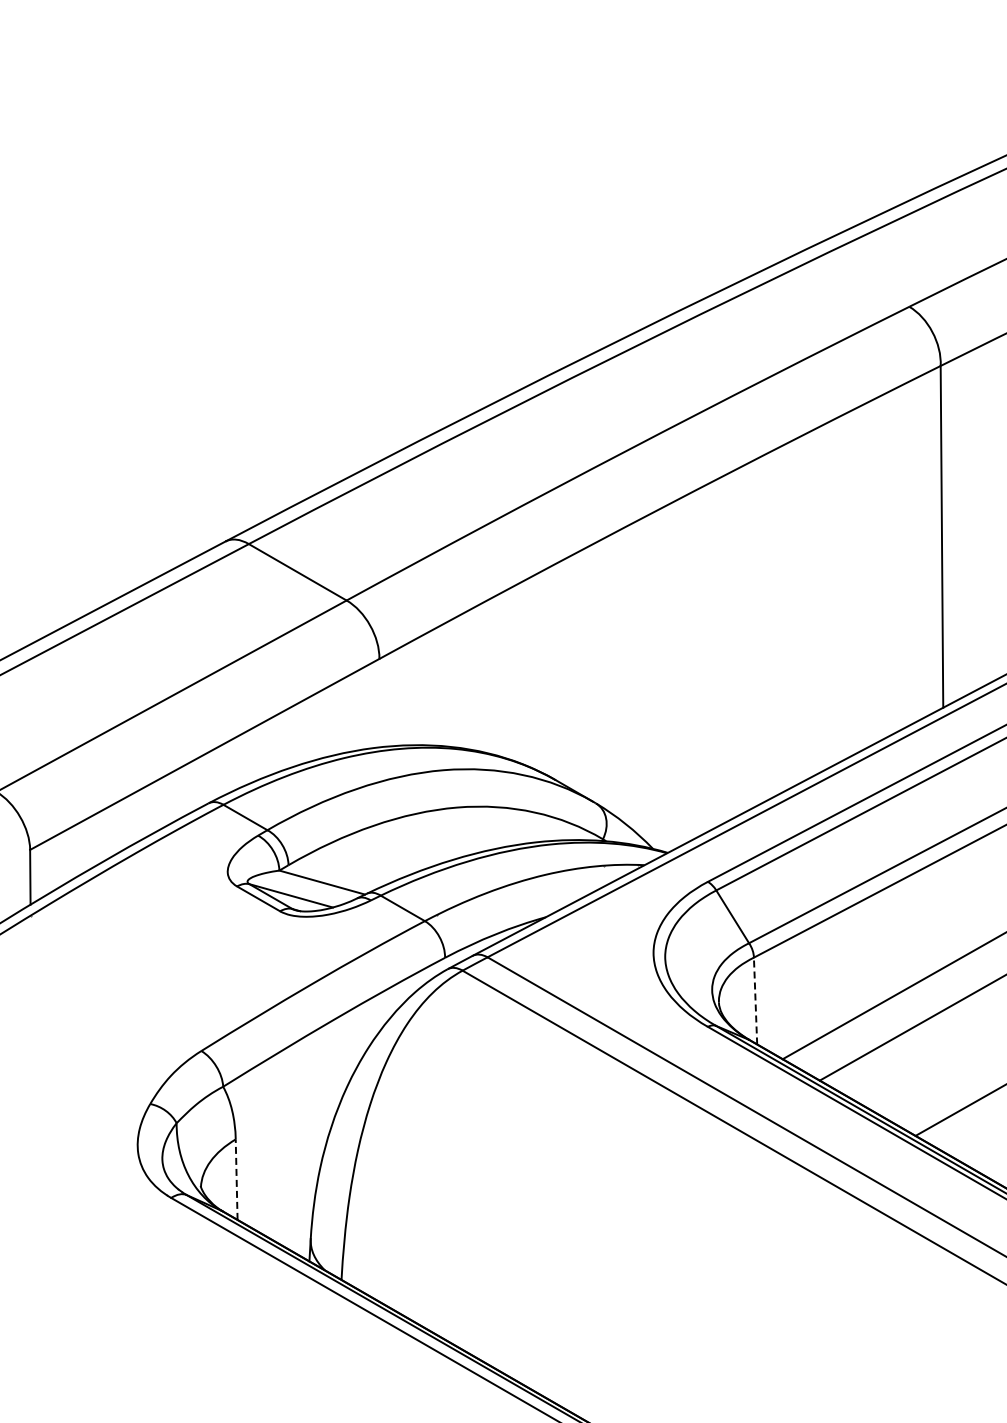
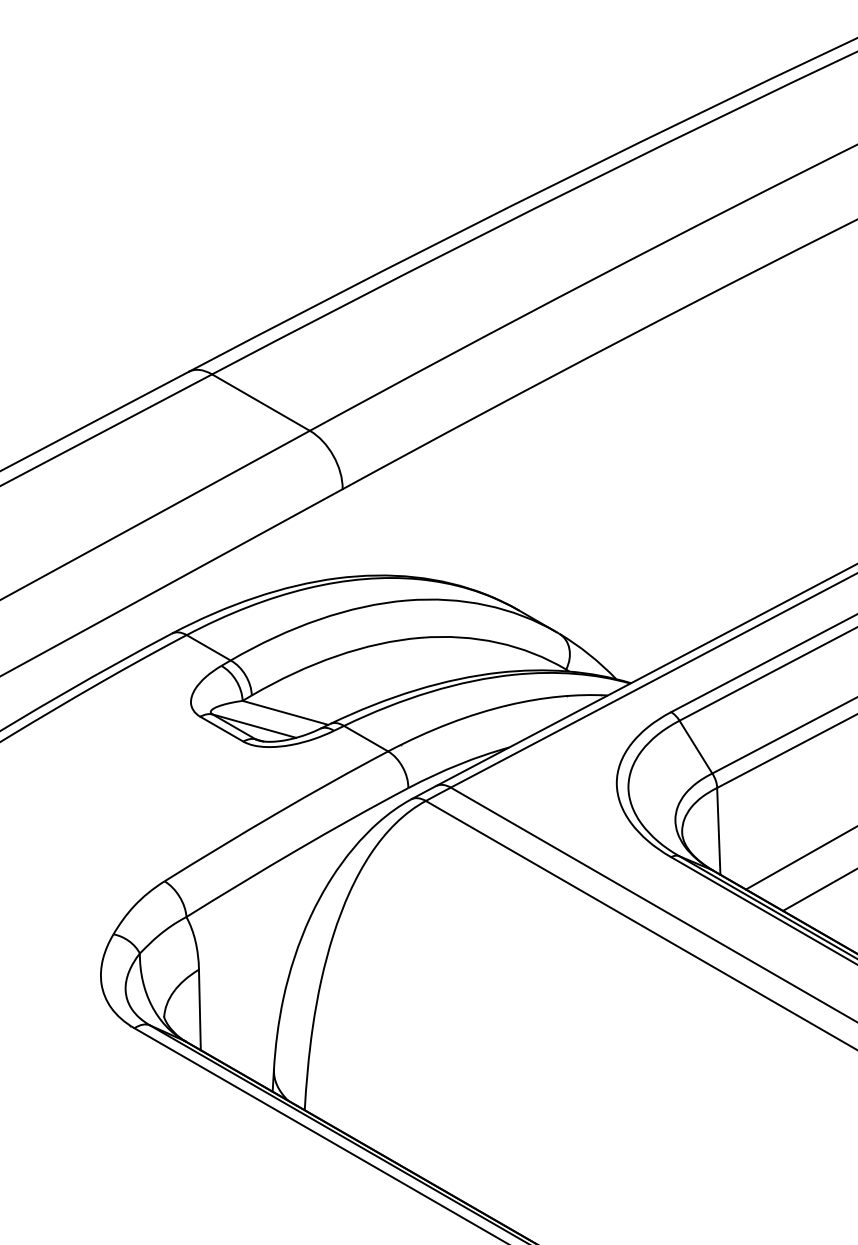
line: (755, 1000) -> (718, 830), dashed -> solid
line: (236, 1179) -> (199, 1009), dashed -> solid

